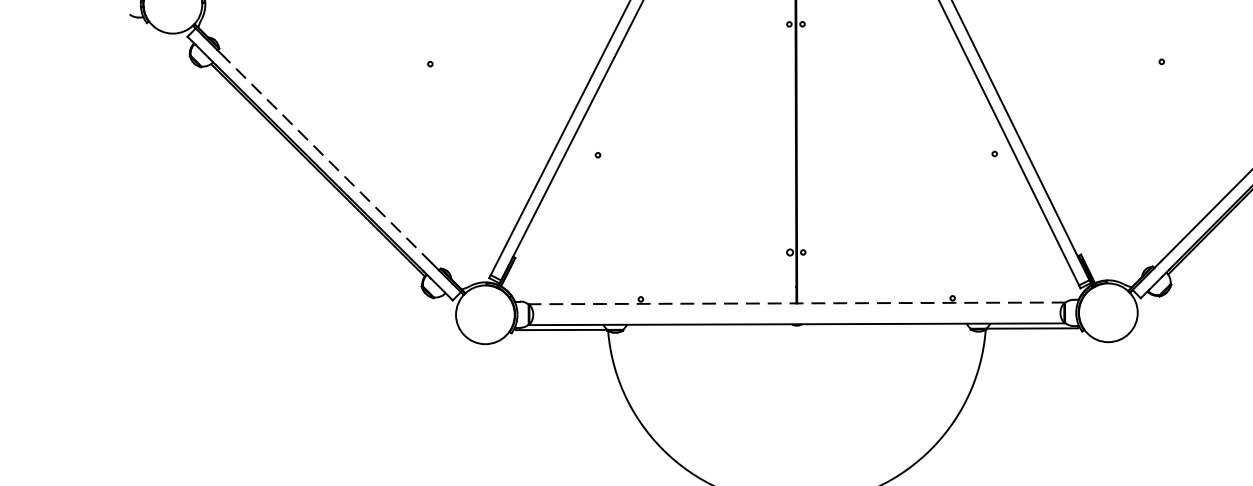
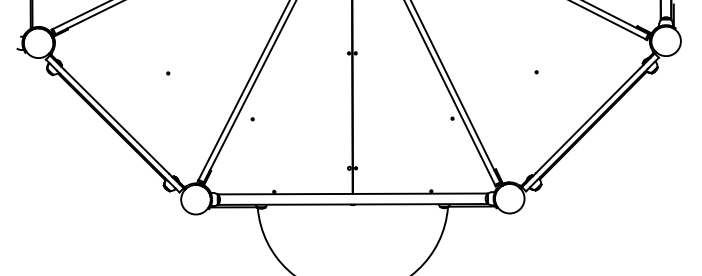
line: (327, 159) -> (116, 121), dashed -> solid
line: (796, 302) -> (352, 193), dashed -> solid

